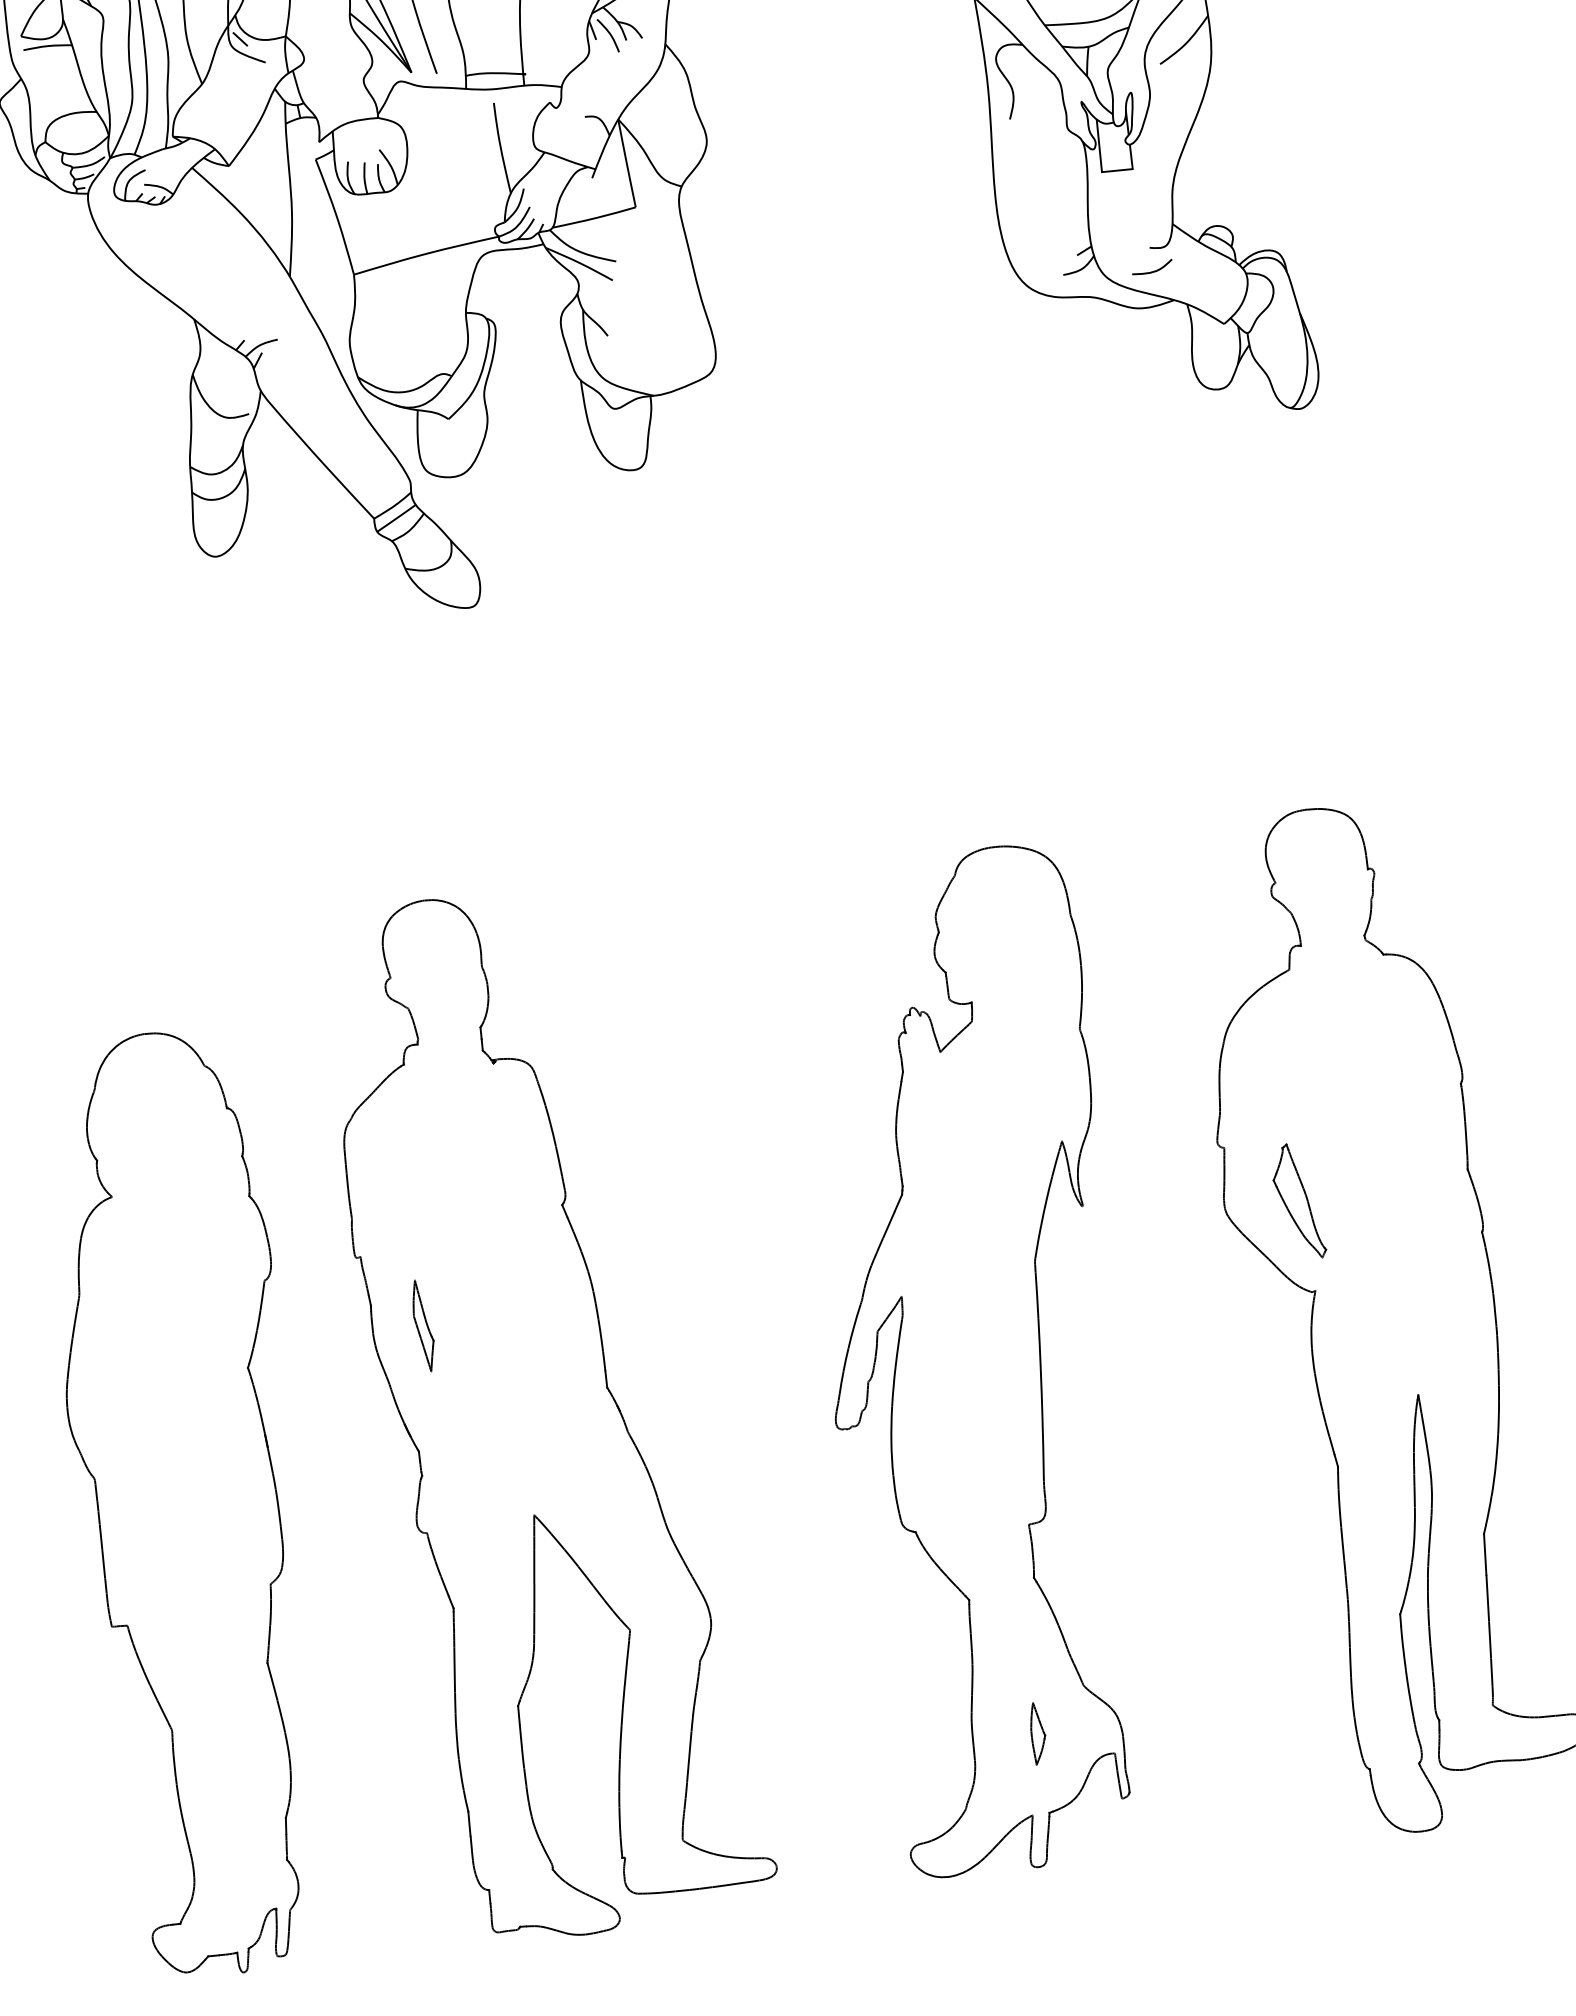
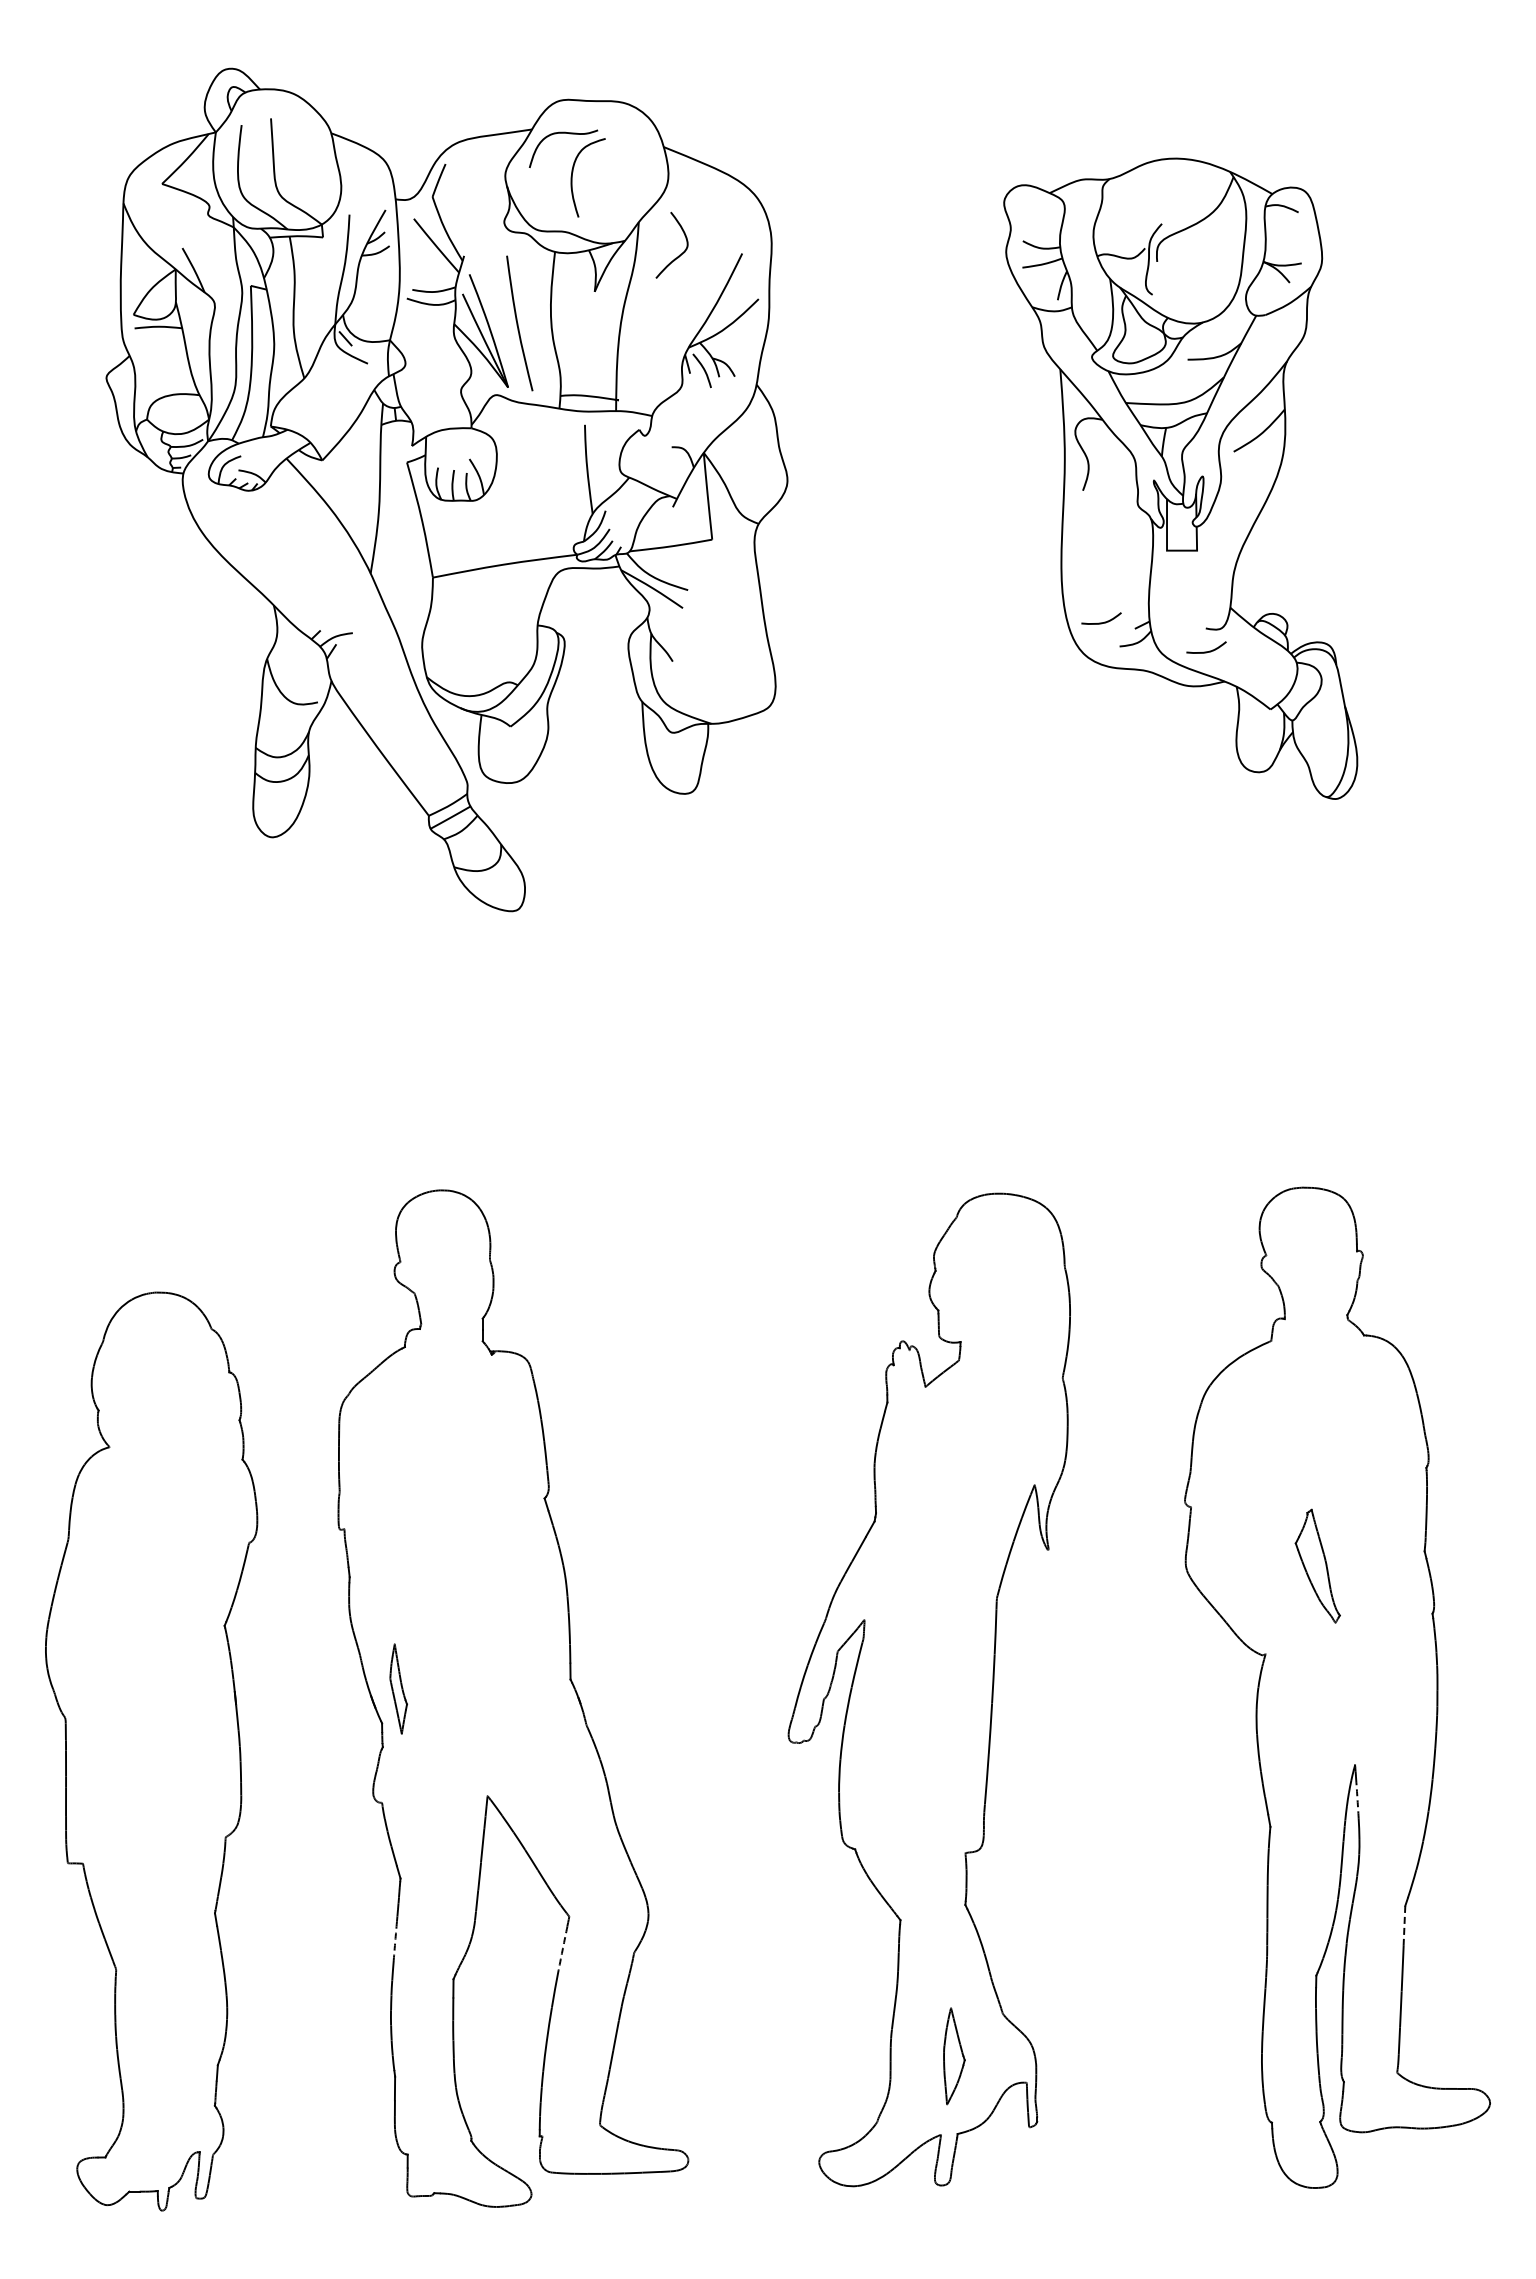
curve: (1042, 252) -> (1101, 622), added
part: (1298, 1200) -> (1317, 1565), moved
part: (423, 1325) -> (398, 1688), moved
arc: (1424, 1430) -> (1357, 1800), solid -> dashed
line: (1485, 1554) -> (1404, 1925), solid -> dashed
arc: (626, 1663) -> (562, 1948), solid -> dashed
arc: (454, 1672) -> (395, 1940), solid -> dashed
part: (1038, 1732) -> (954, 2055), size x1.6

